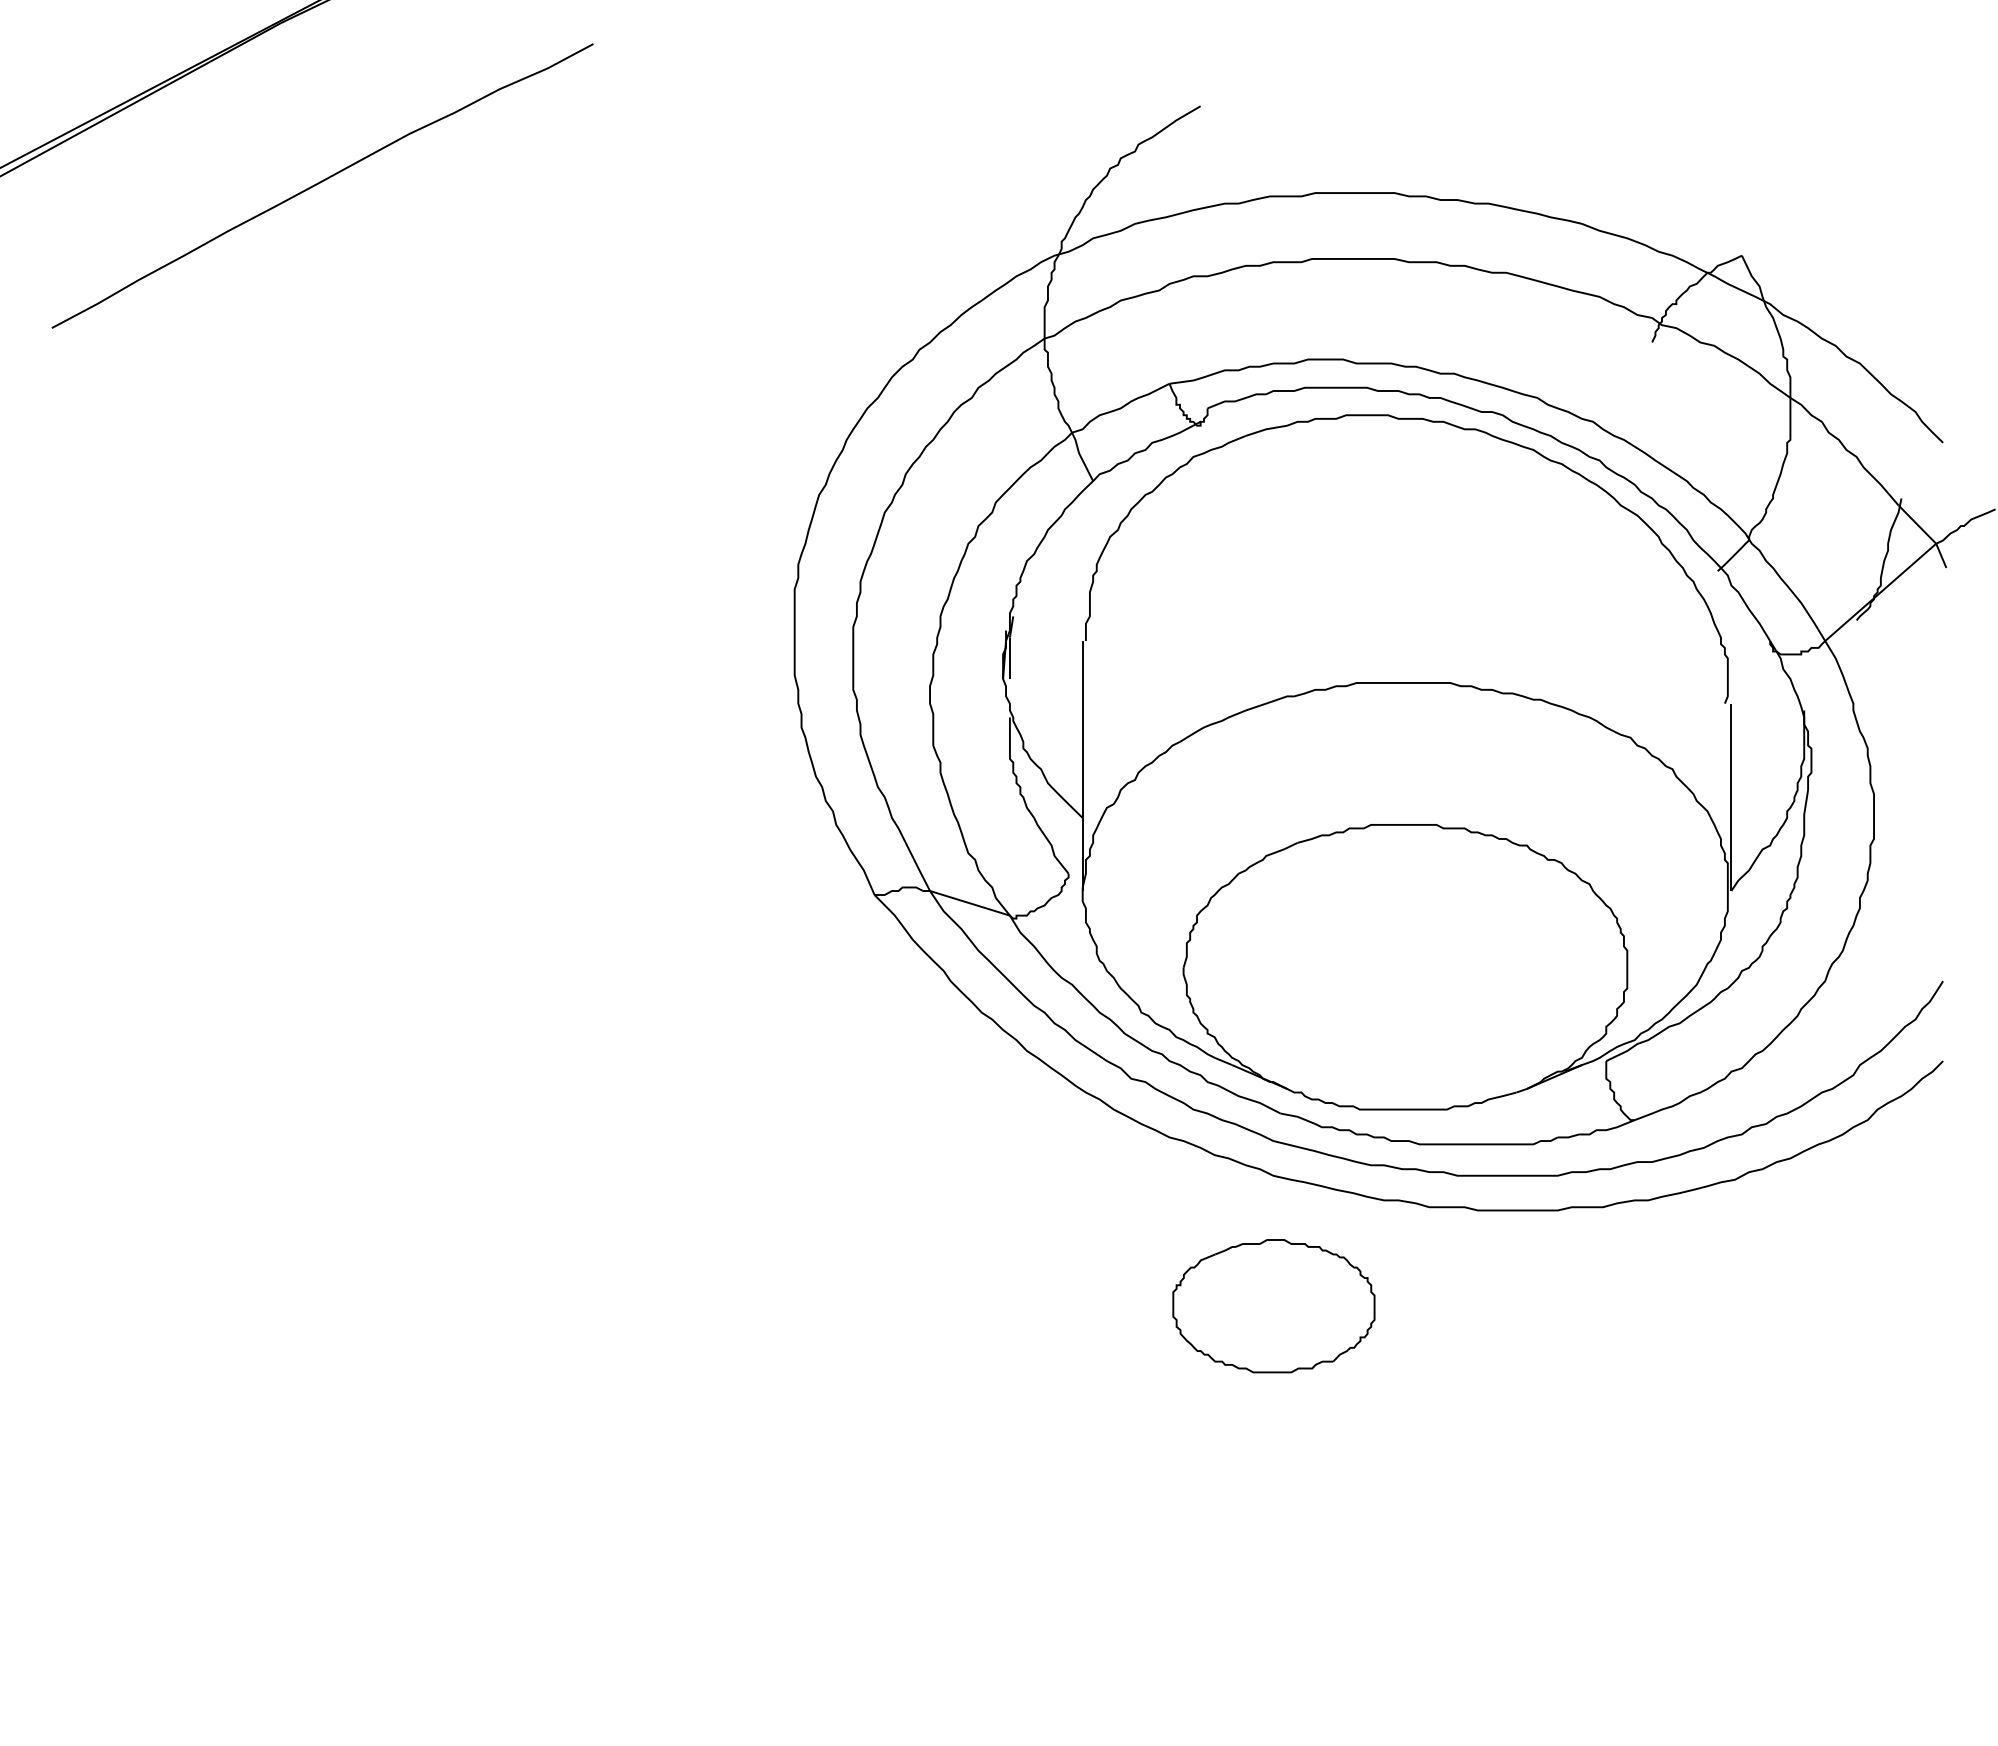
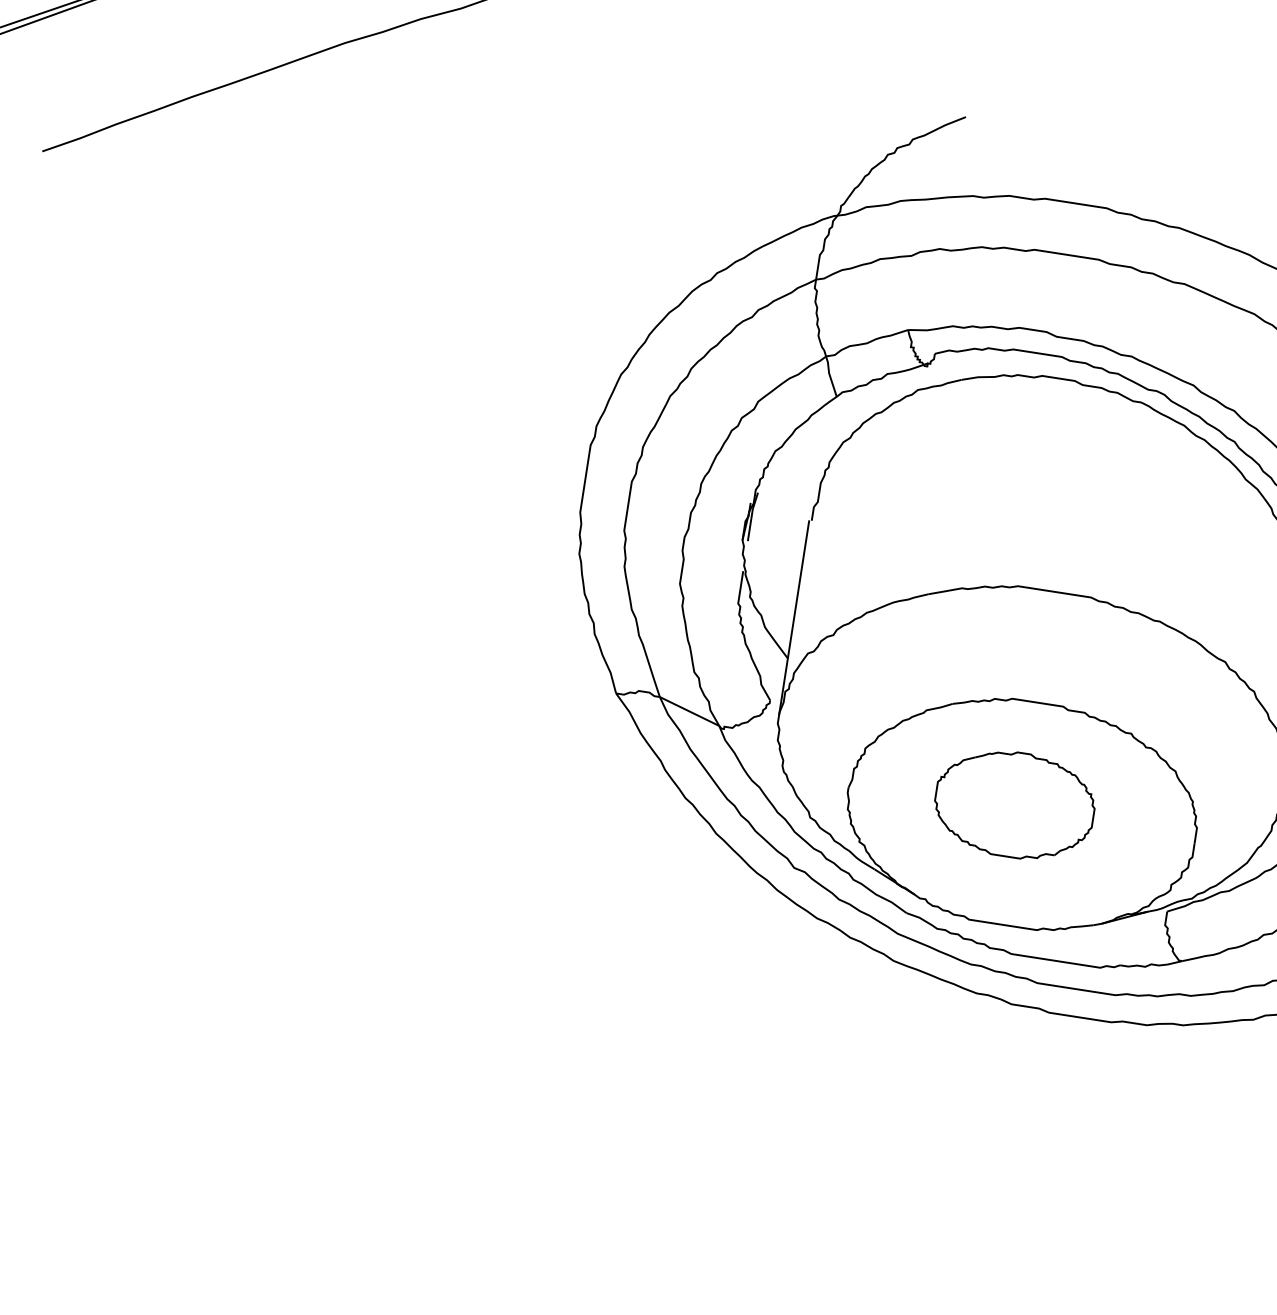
part: (1273, 1306) -> (1014, 805), moved

